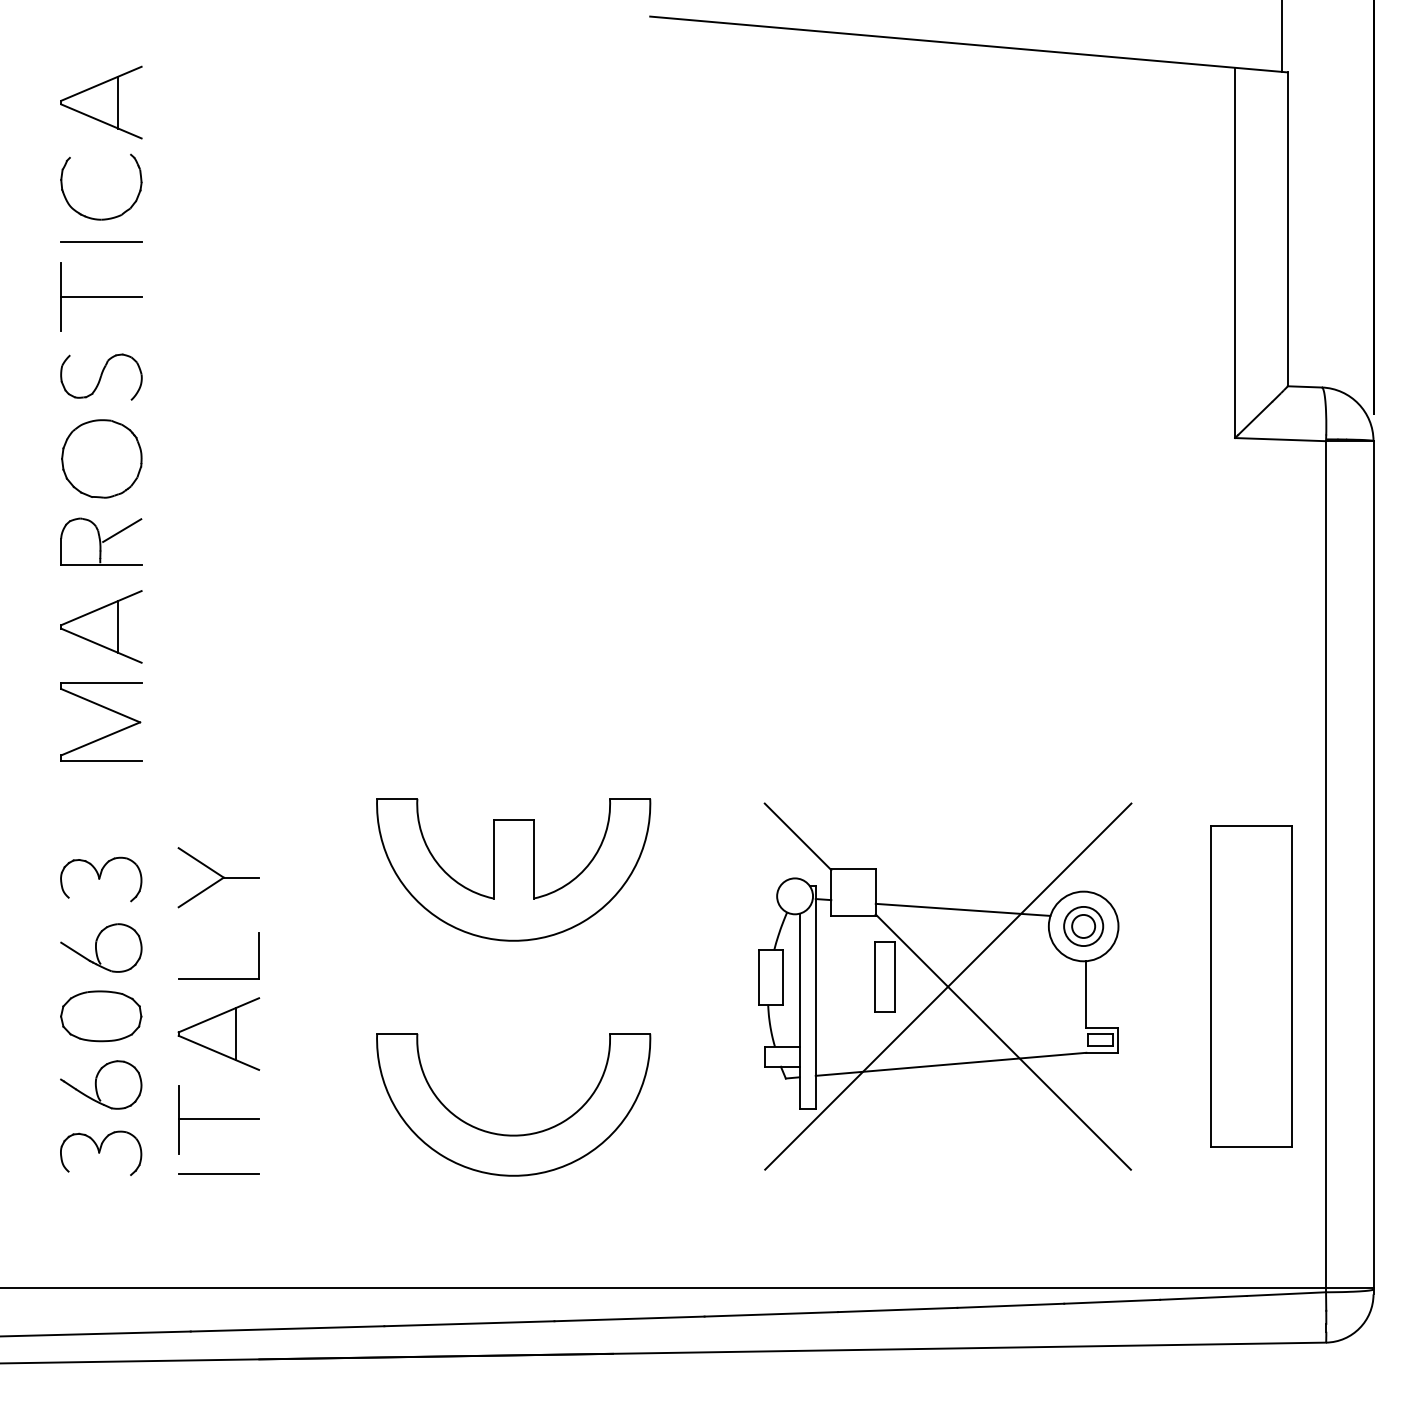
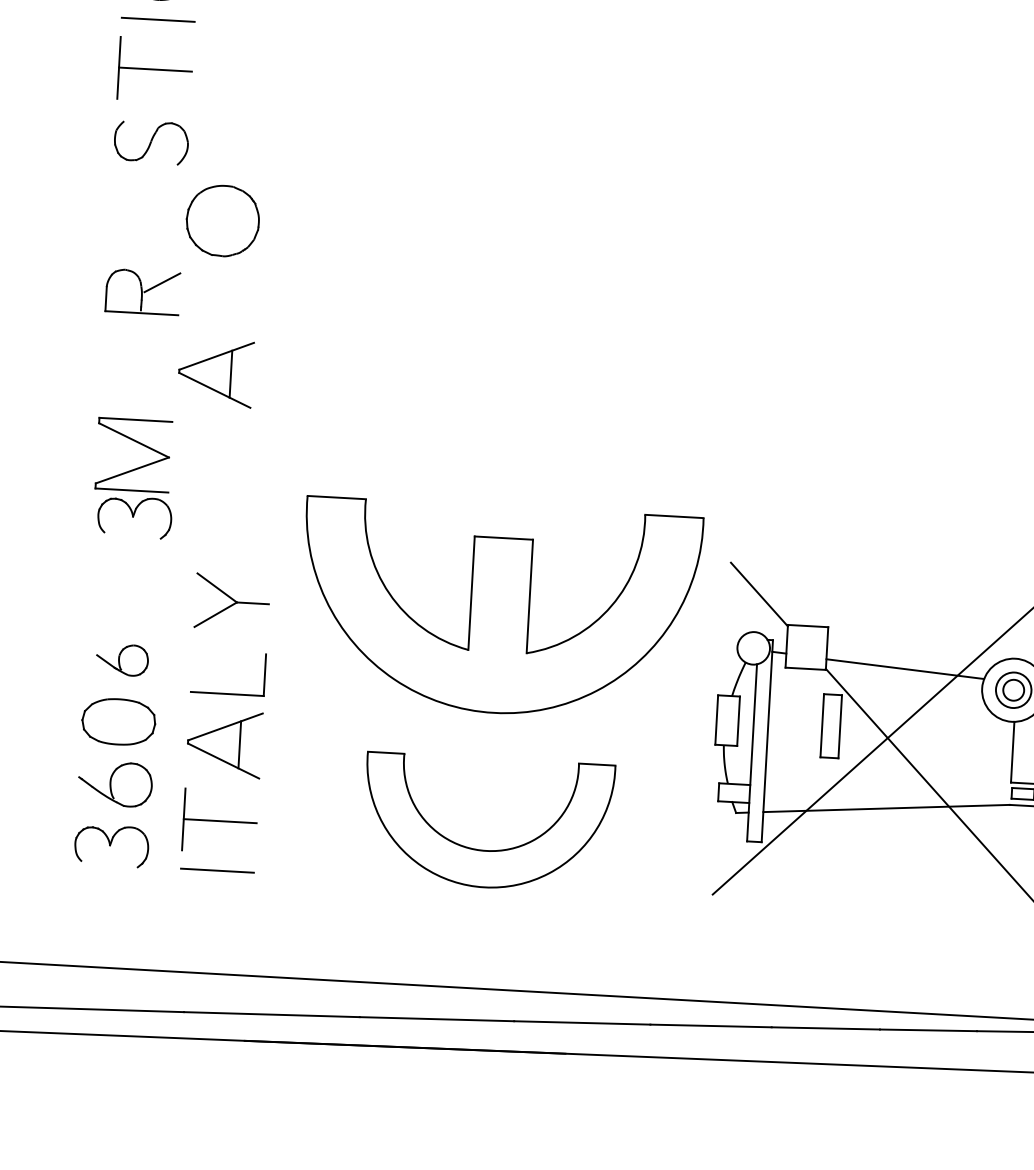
part: (101, 458) -> (222, 220), moved
part: (101, 626) -> (215, 372), moved
part: (513, 869) -> (499, 609), size x1.6
part: (101, 879) -> (135, 517), moved
part: (101, 947) -> (122, 659), size x0.7

